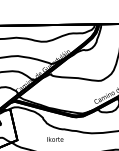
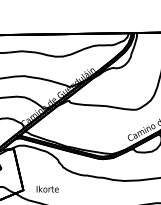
text: (55, 139) -> (47, 189), moved

